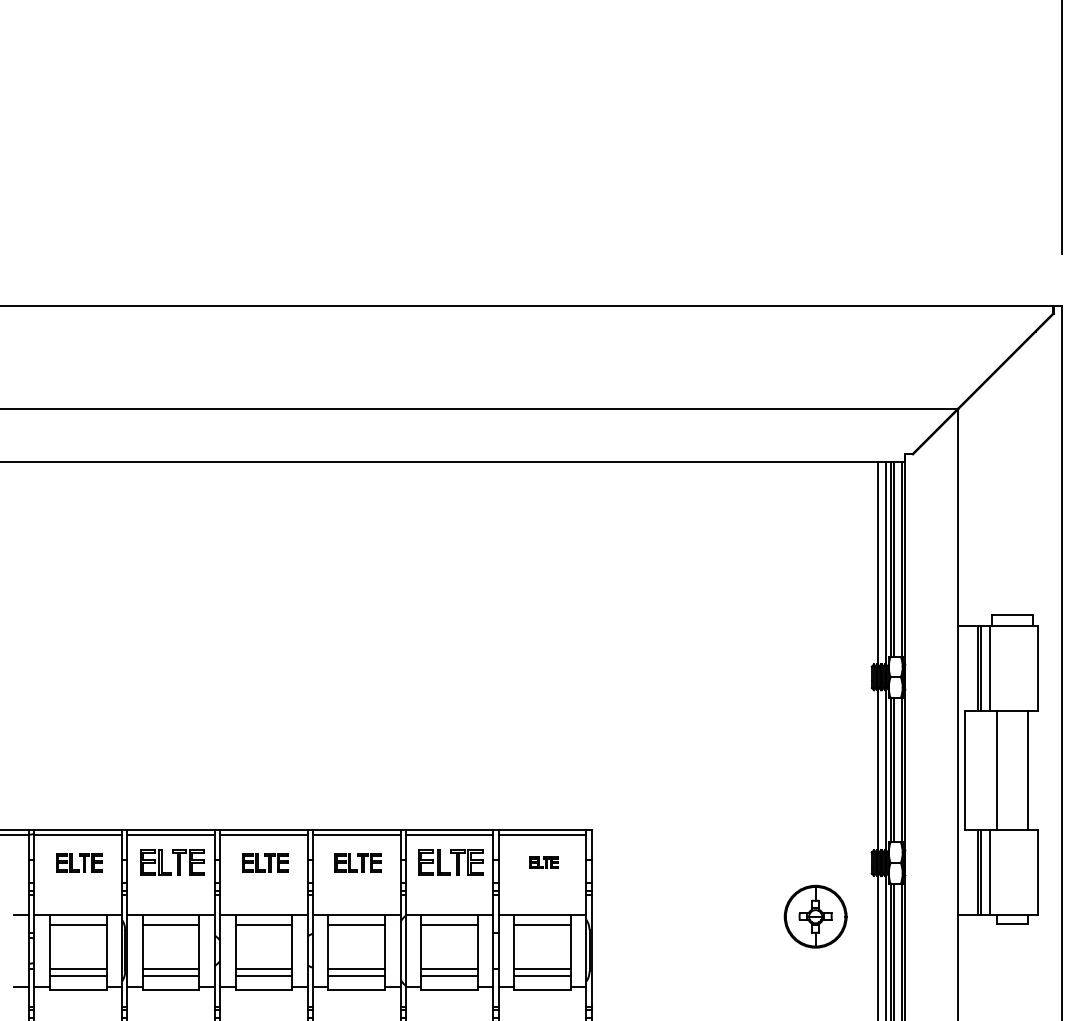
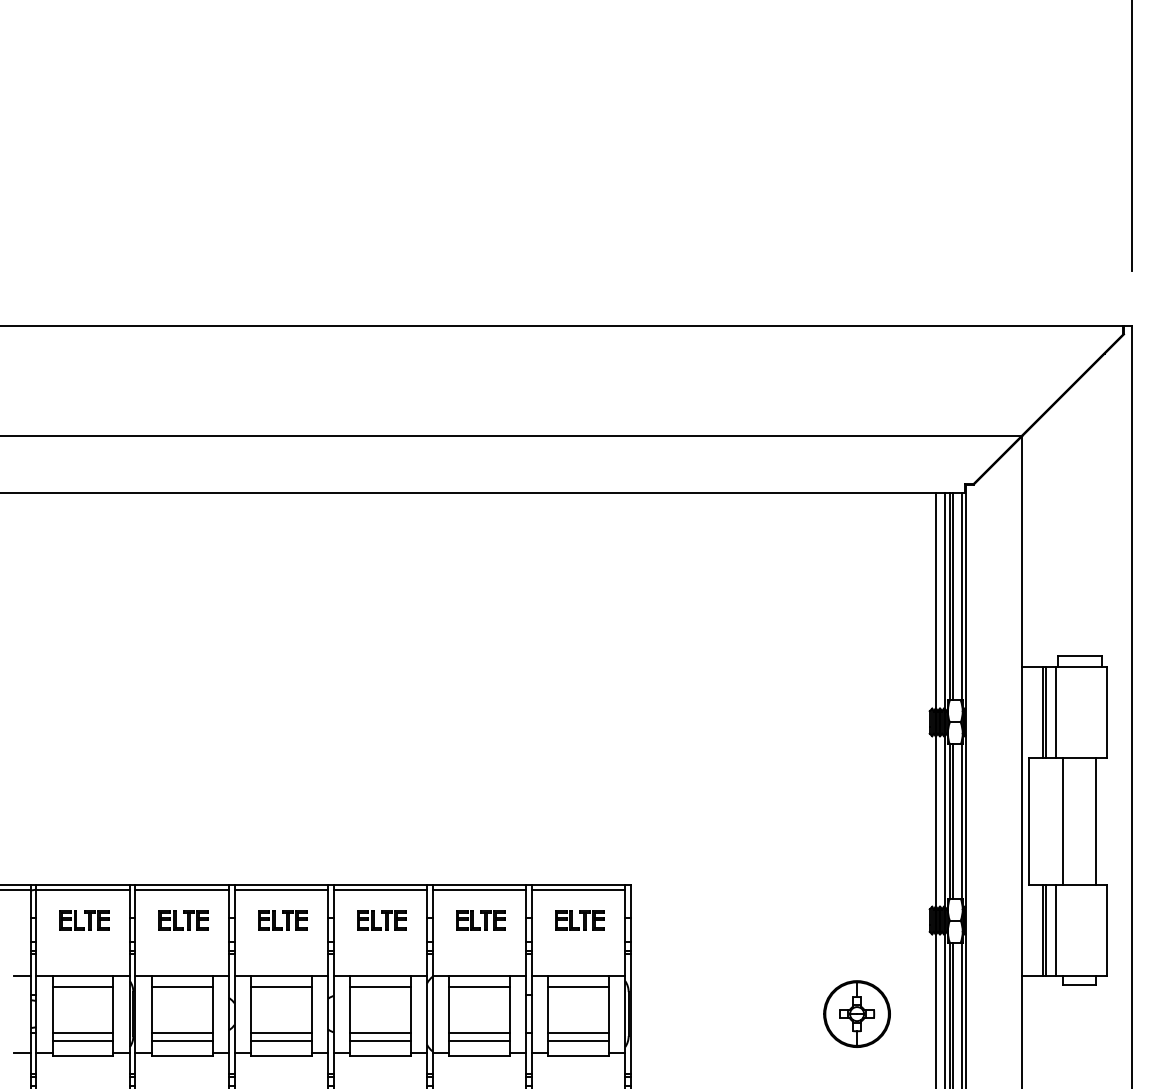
part: (172, 862) -> (183, 919), size x0.71
part: (450, 862) -> (480, 919), size x0.71
part: (543, 862) -> (579, 919), size x1.67
part: (815, 916) -> (856, 1013), moved

